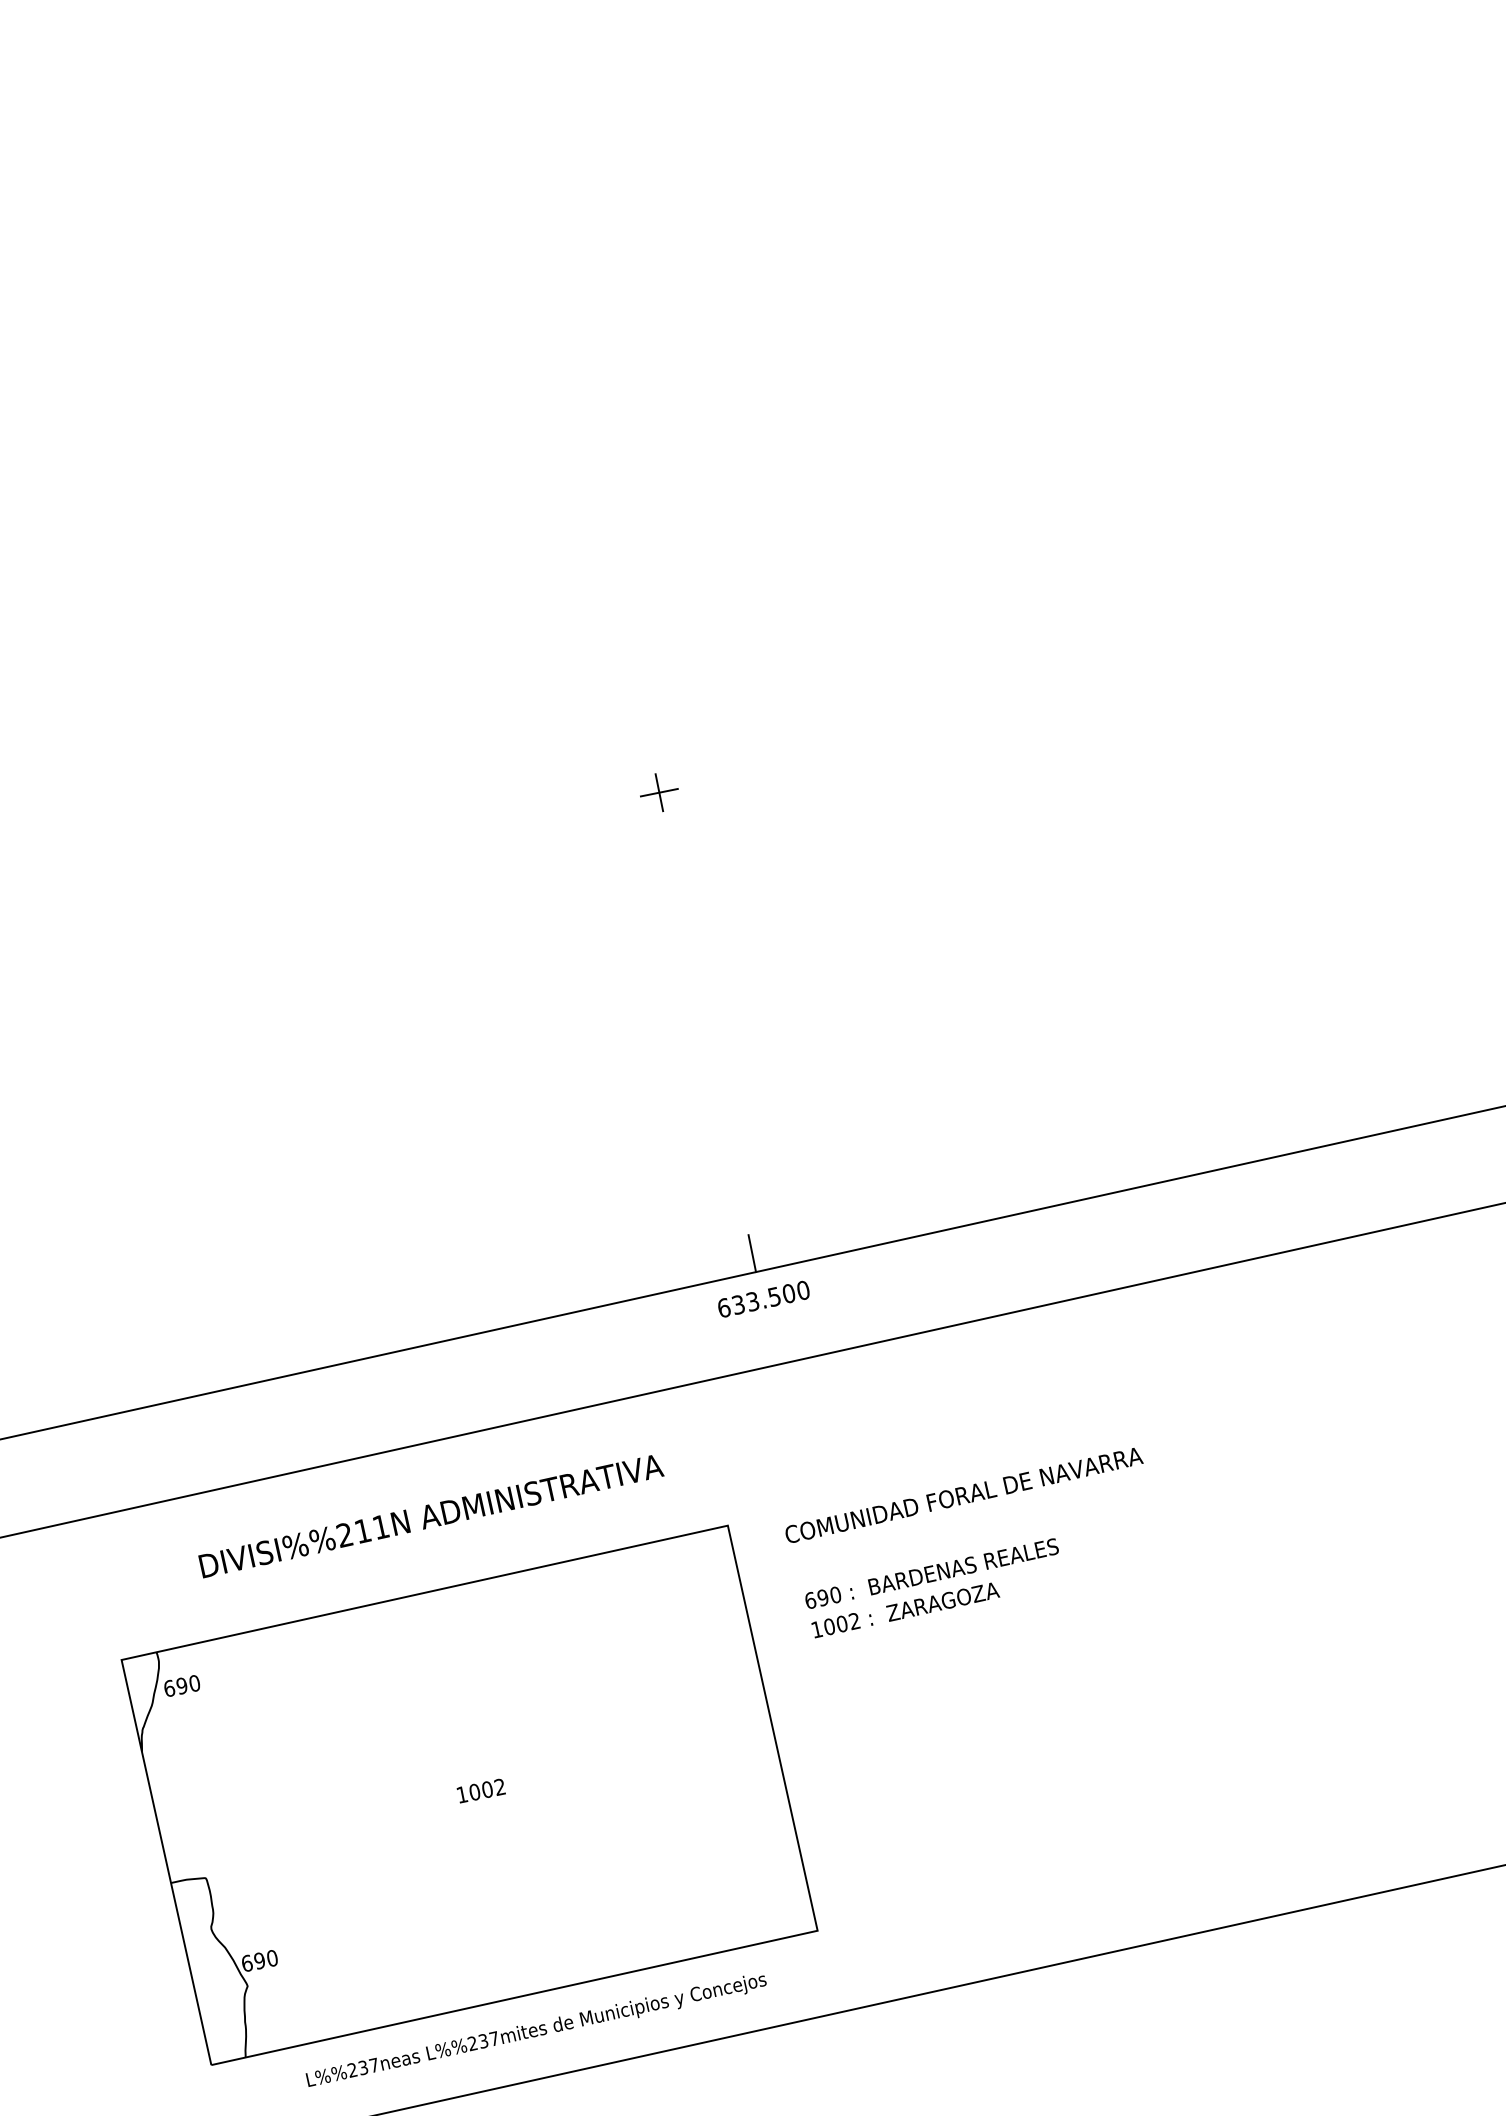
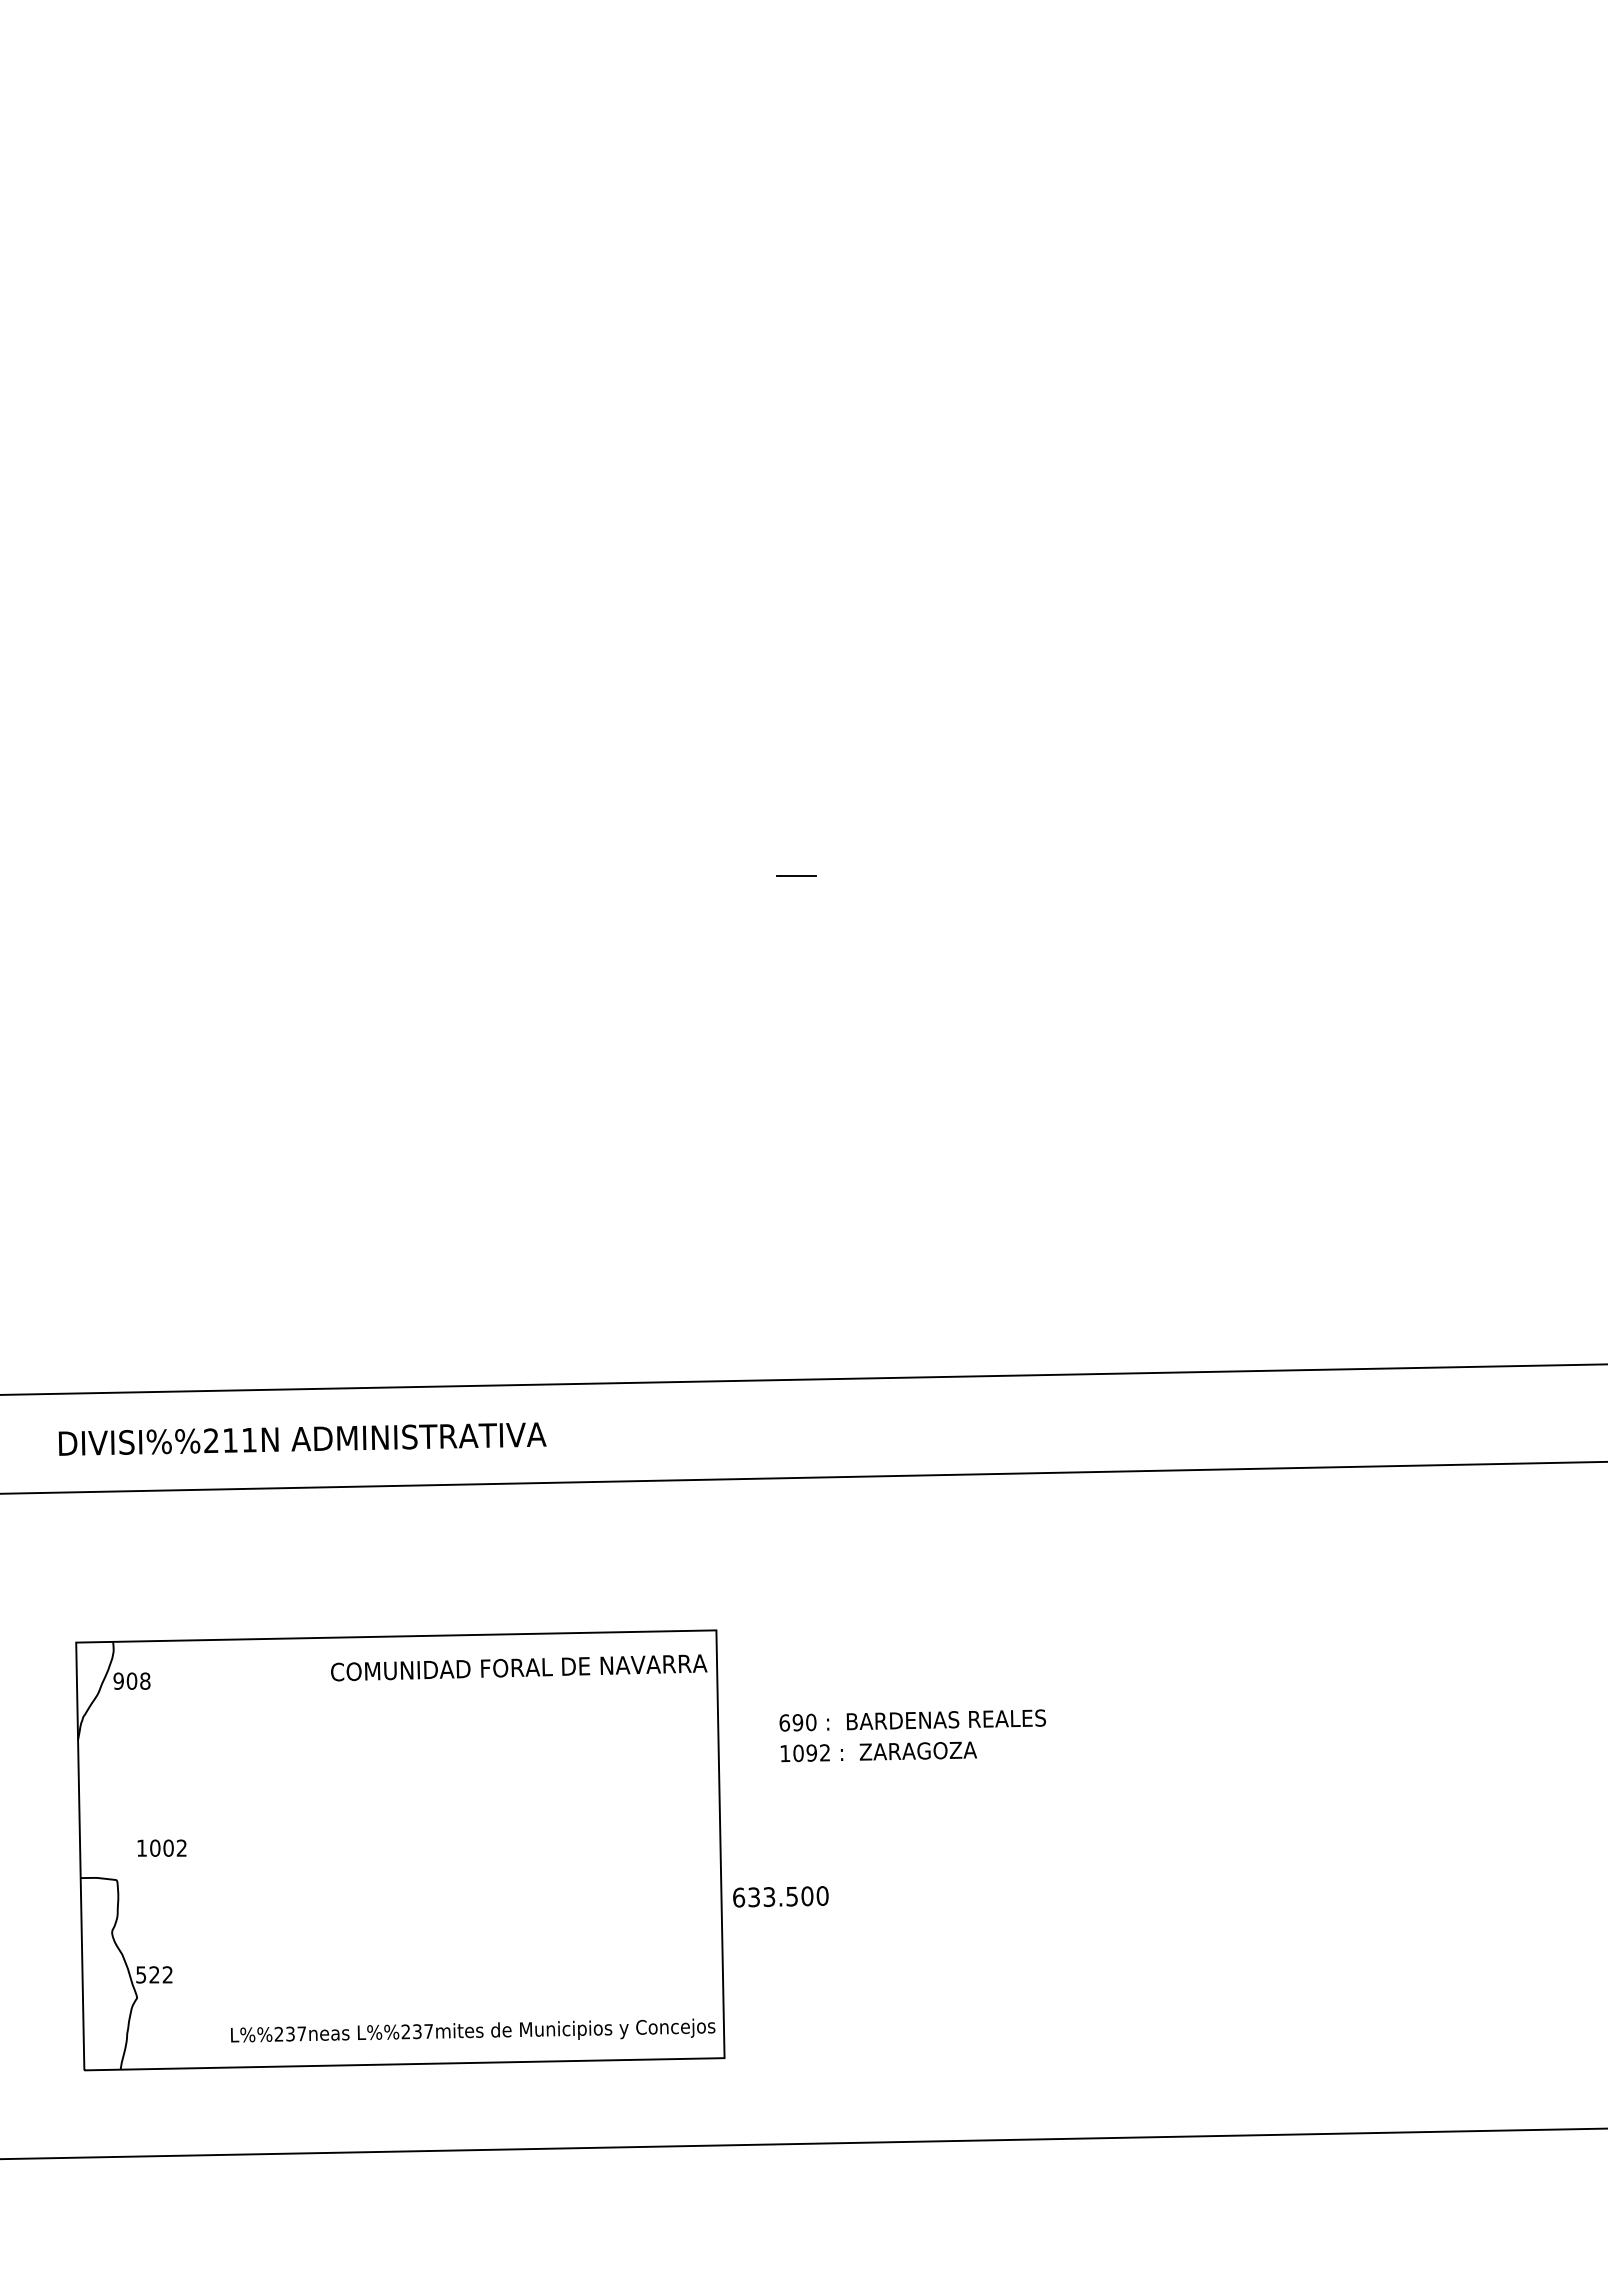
line: (659, 792) -> (796, 875), removed
line: (752, 1252) -> (796, 1359), removed
text: (763, 1298) -> (780, 1896), moved
text: (964, 1494) -> (519, 1667), moved
text: (431, 1515) -> (302, 1438), moved
text: (841, 1623) -> (811, 1752), 1002 -> 1092
text: (181, 1685) -> (131, 1680), 690 -> 908
text: (480, 1790) -> (161, 1847), moved
text: (259, 1960) -> (154, 1974), 690 -> 522
text: (536, 2029) -> (473, 2030), moved

